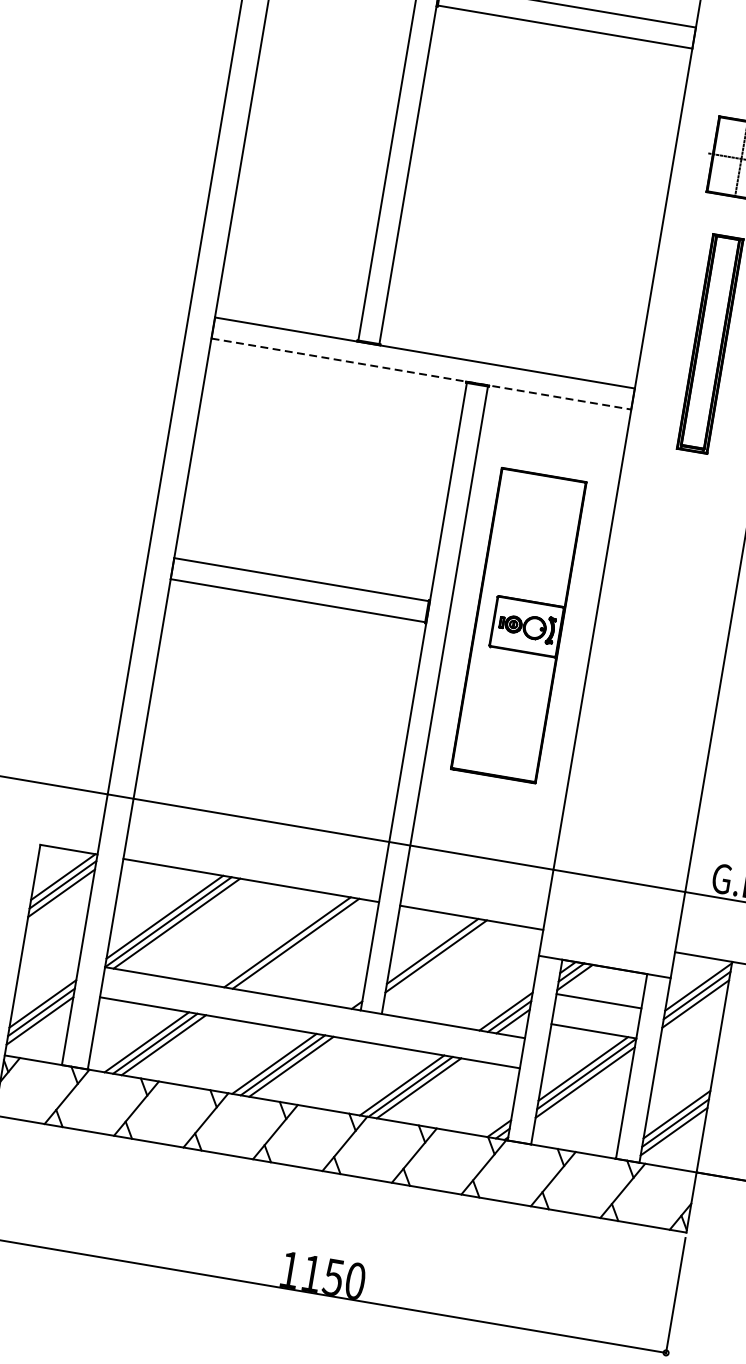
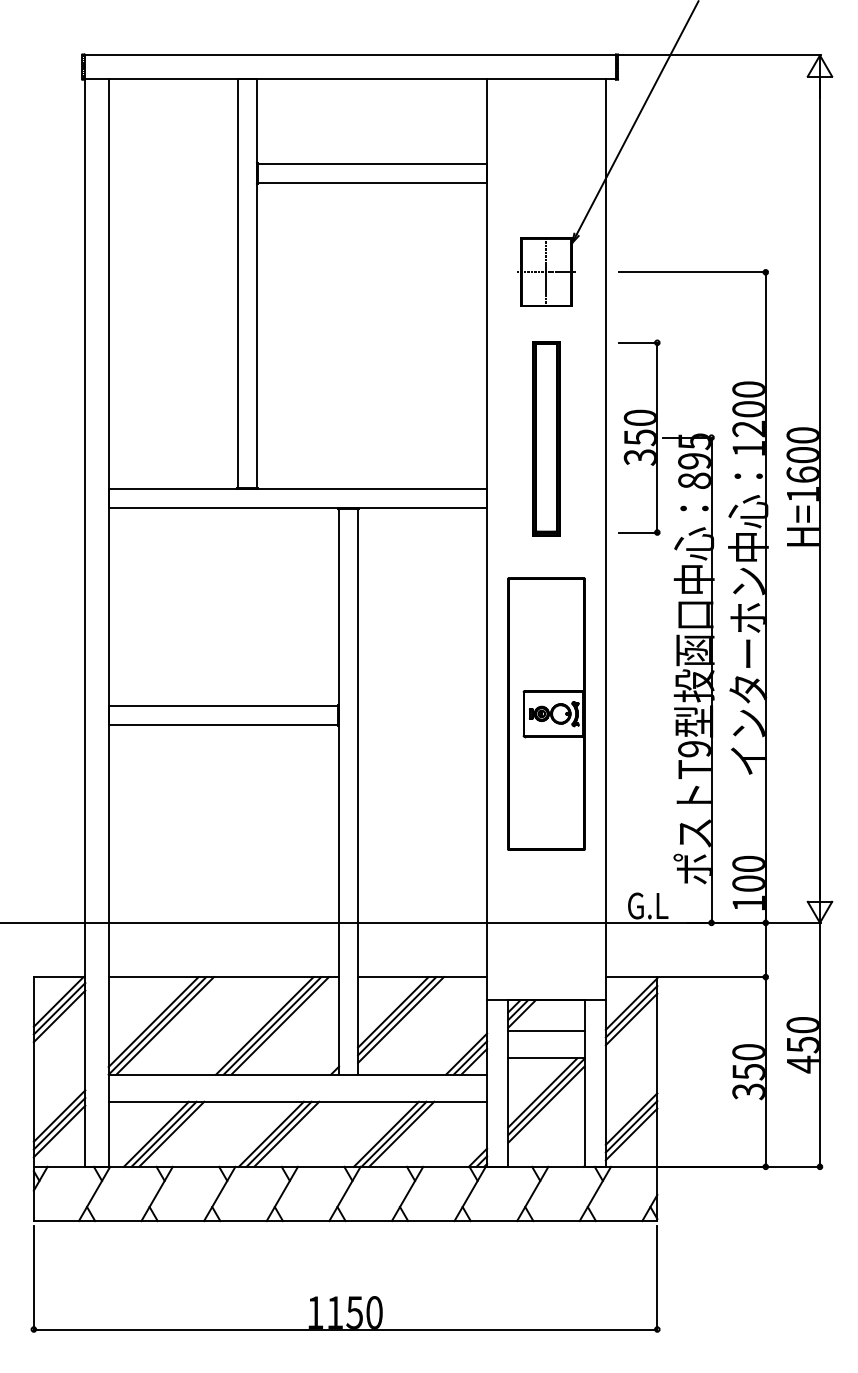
line: (421, 374) -> (298, 508), dashed -> solid
part: (518, 624) -> (546, 713), moved
line: (303, 944) -> (279, 1025), added
line: (439, 960) -> (400, 1019), added

